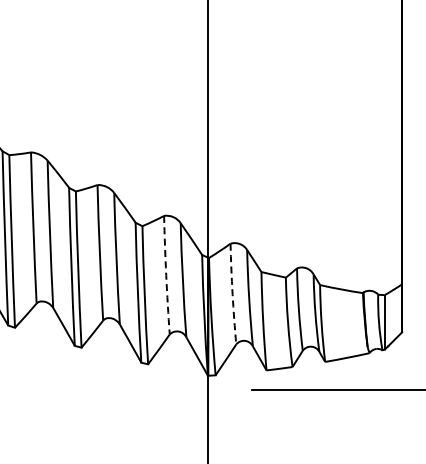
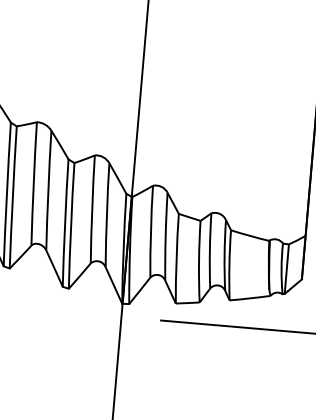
arc: (166, 275) -> (92, 209), dashed -> solid
arc: (232, 294) -> (150, 232), dashed -> solid

